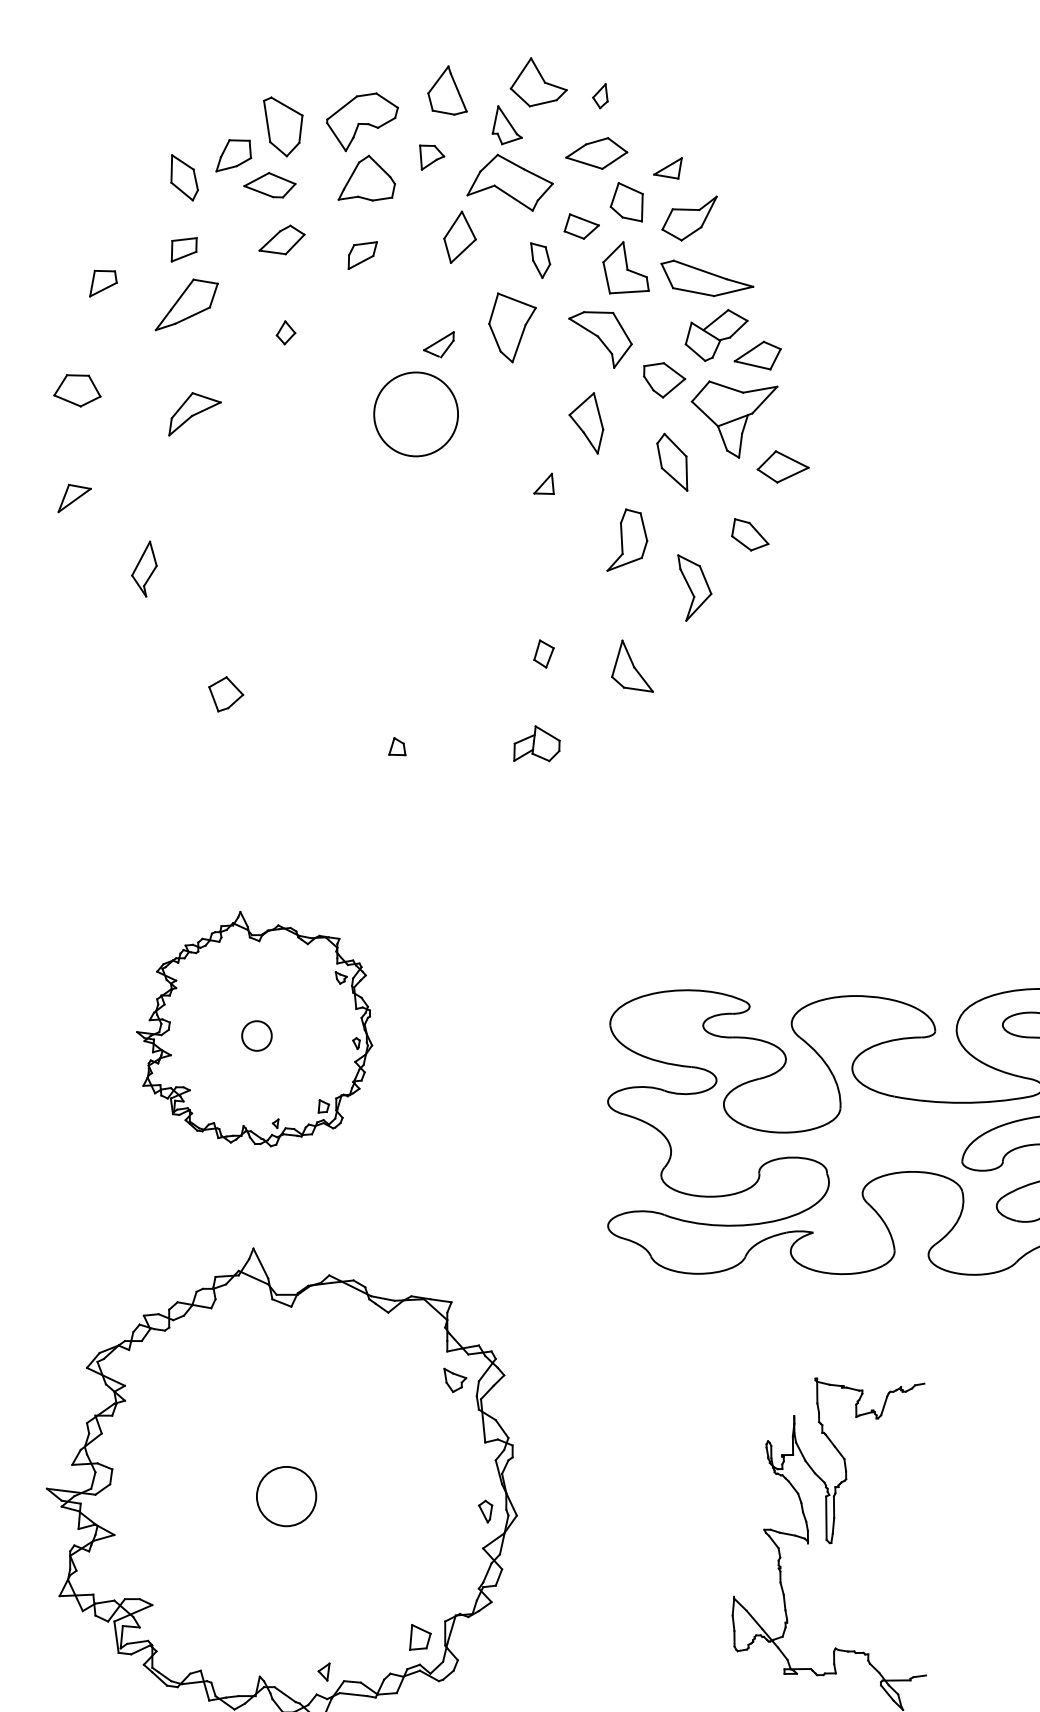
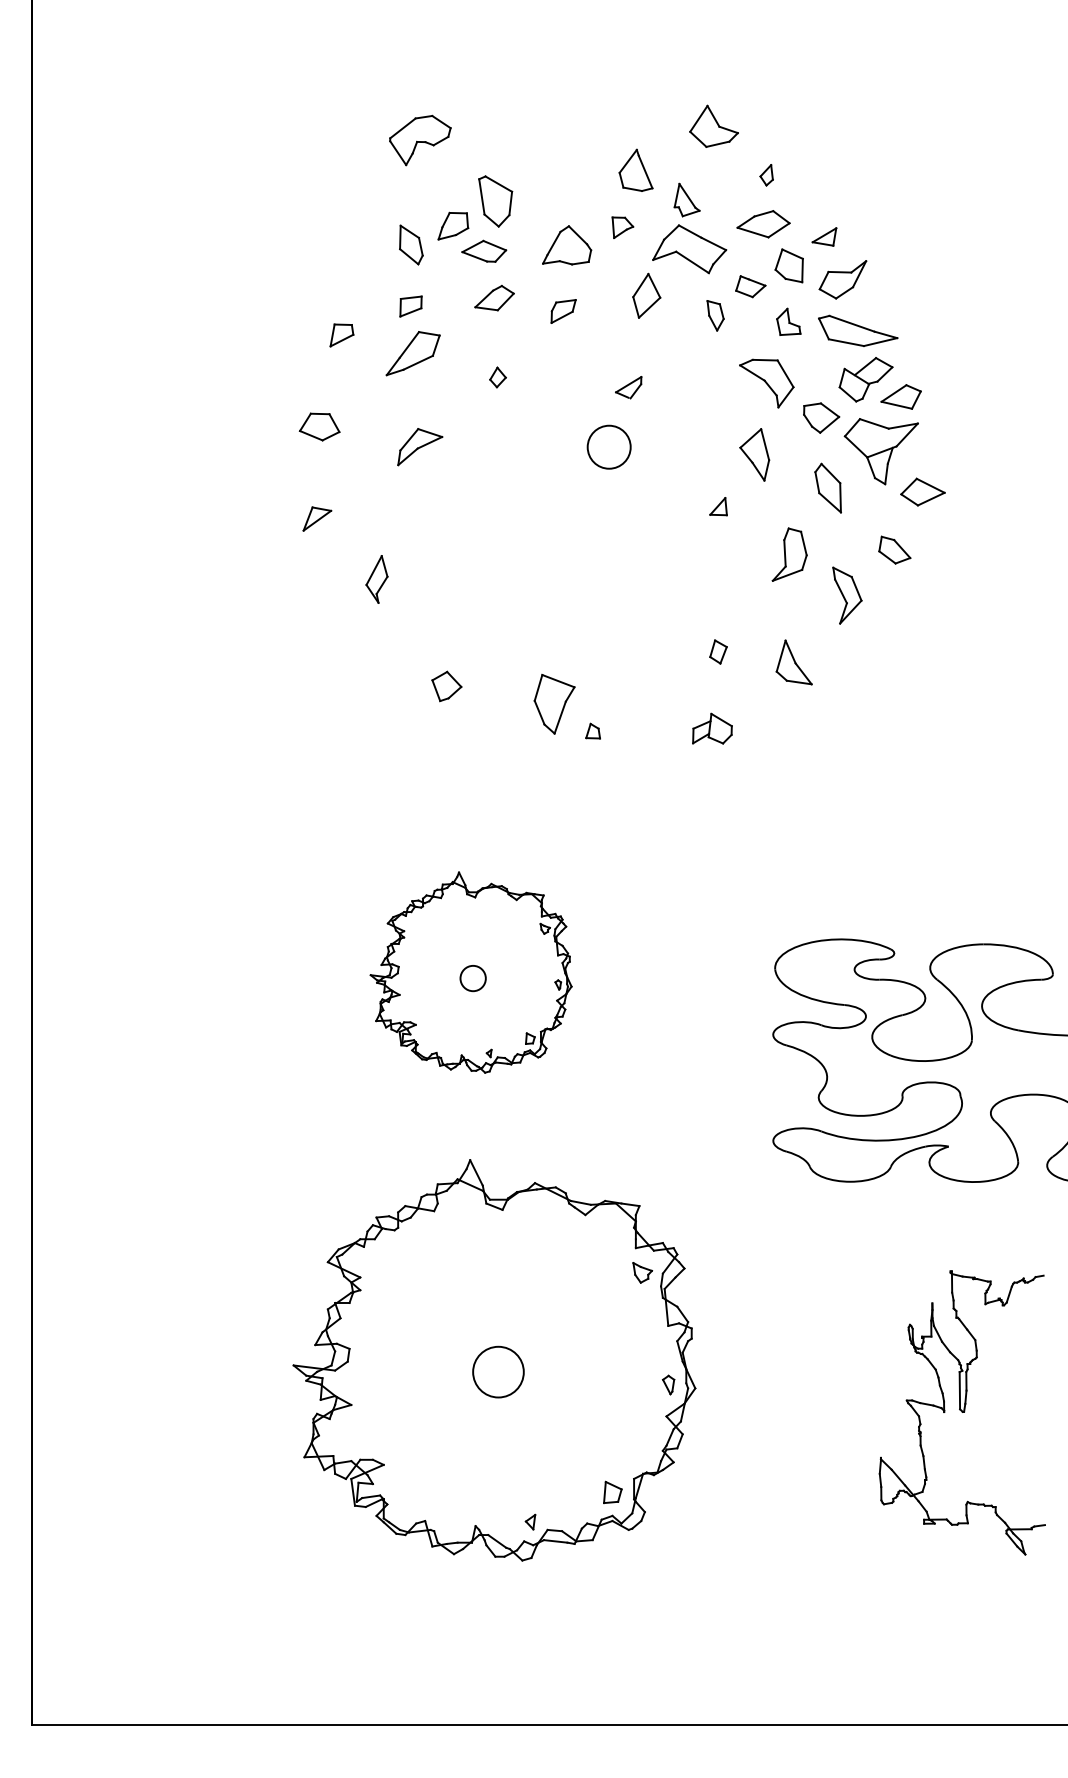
part: (538, 81) -> (713, 125), moved
part: (362, 122) -> (420, 140), moved
part: (625, 267) -> (788, 321), size x0.6
part: (512, 328) -> (554, 704), moved
circle: (416, 414) -> (609, 447), size x0.6

